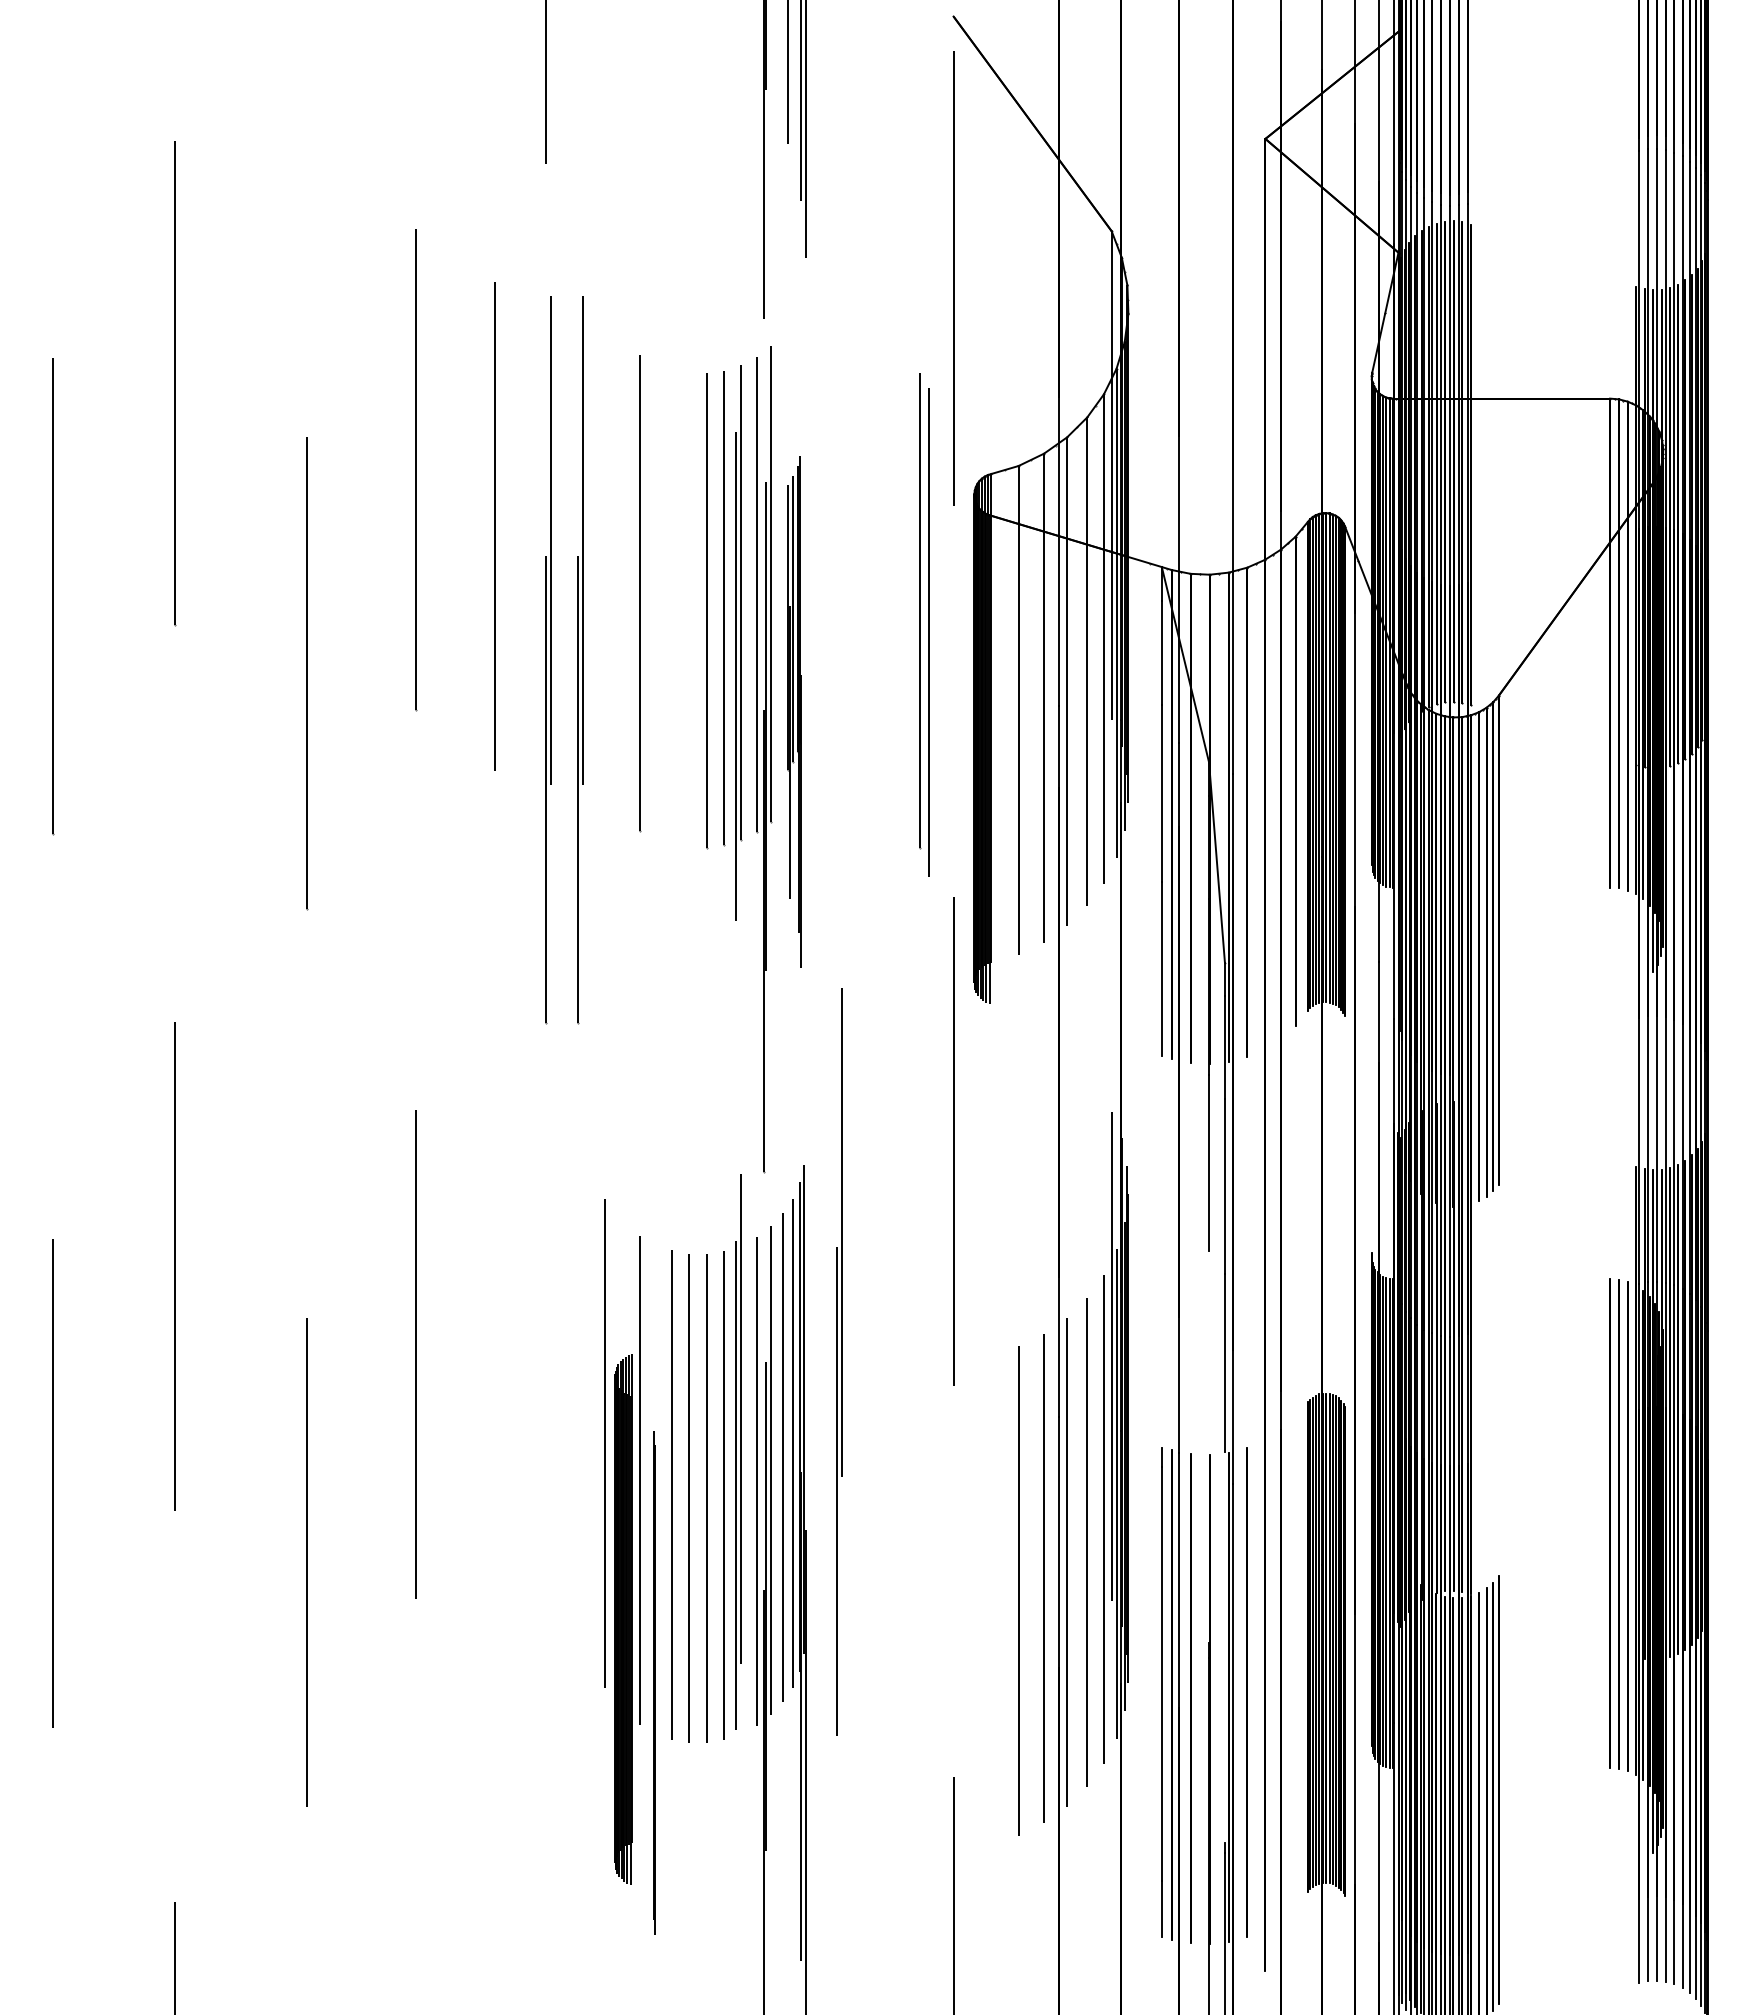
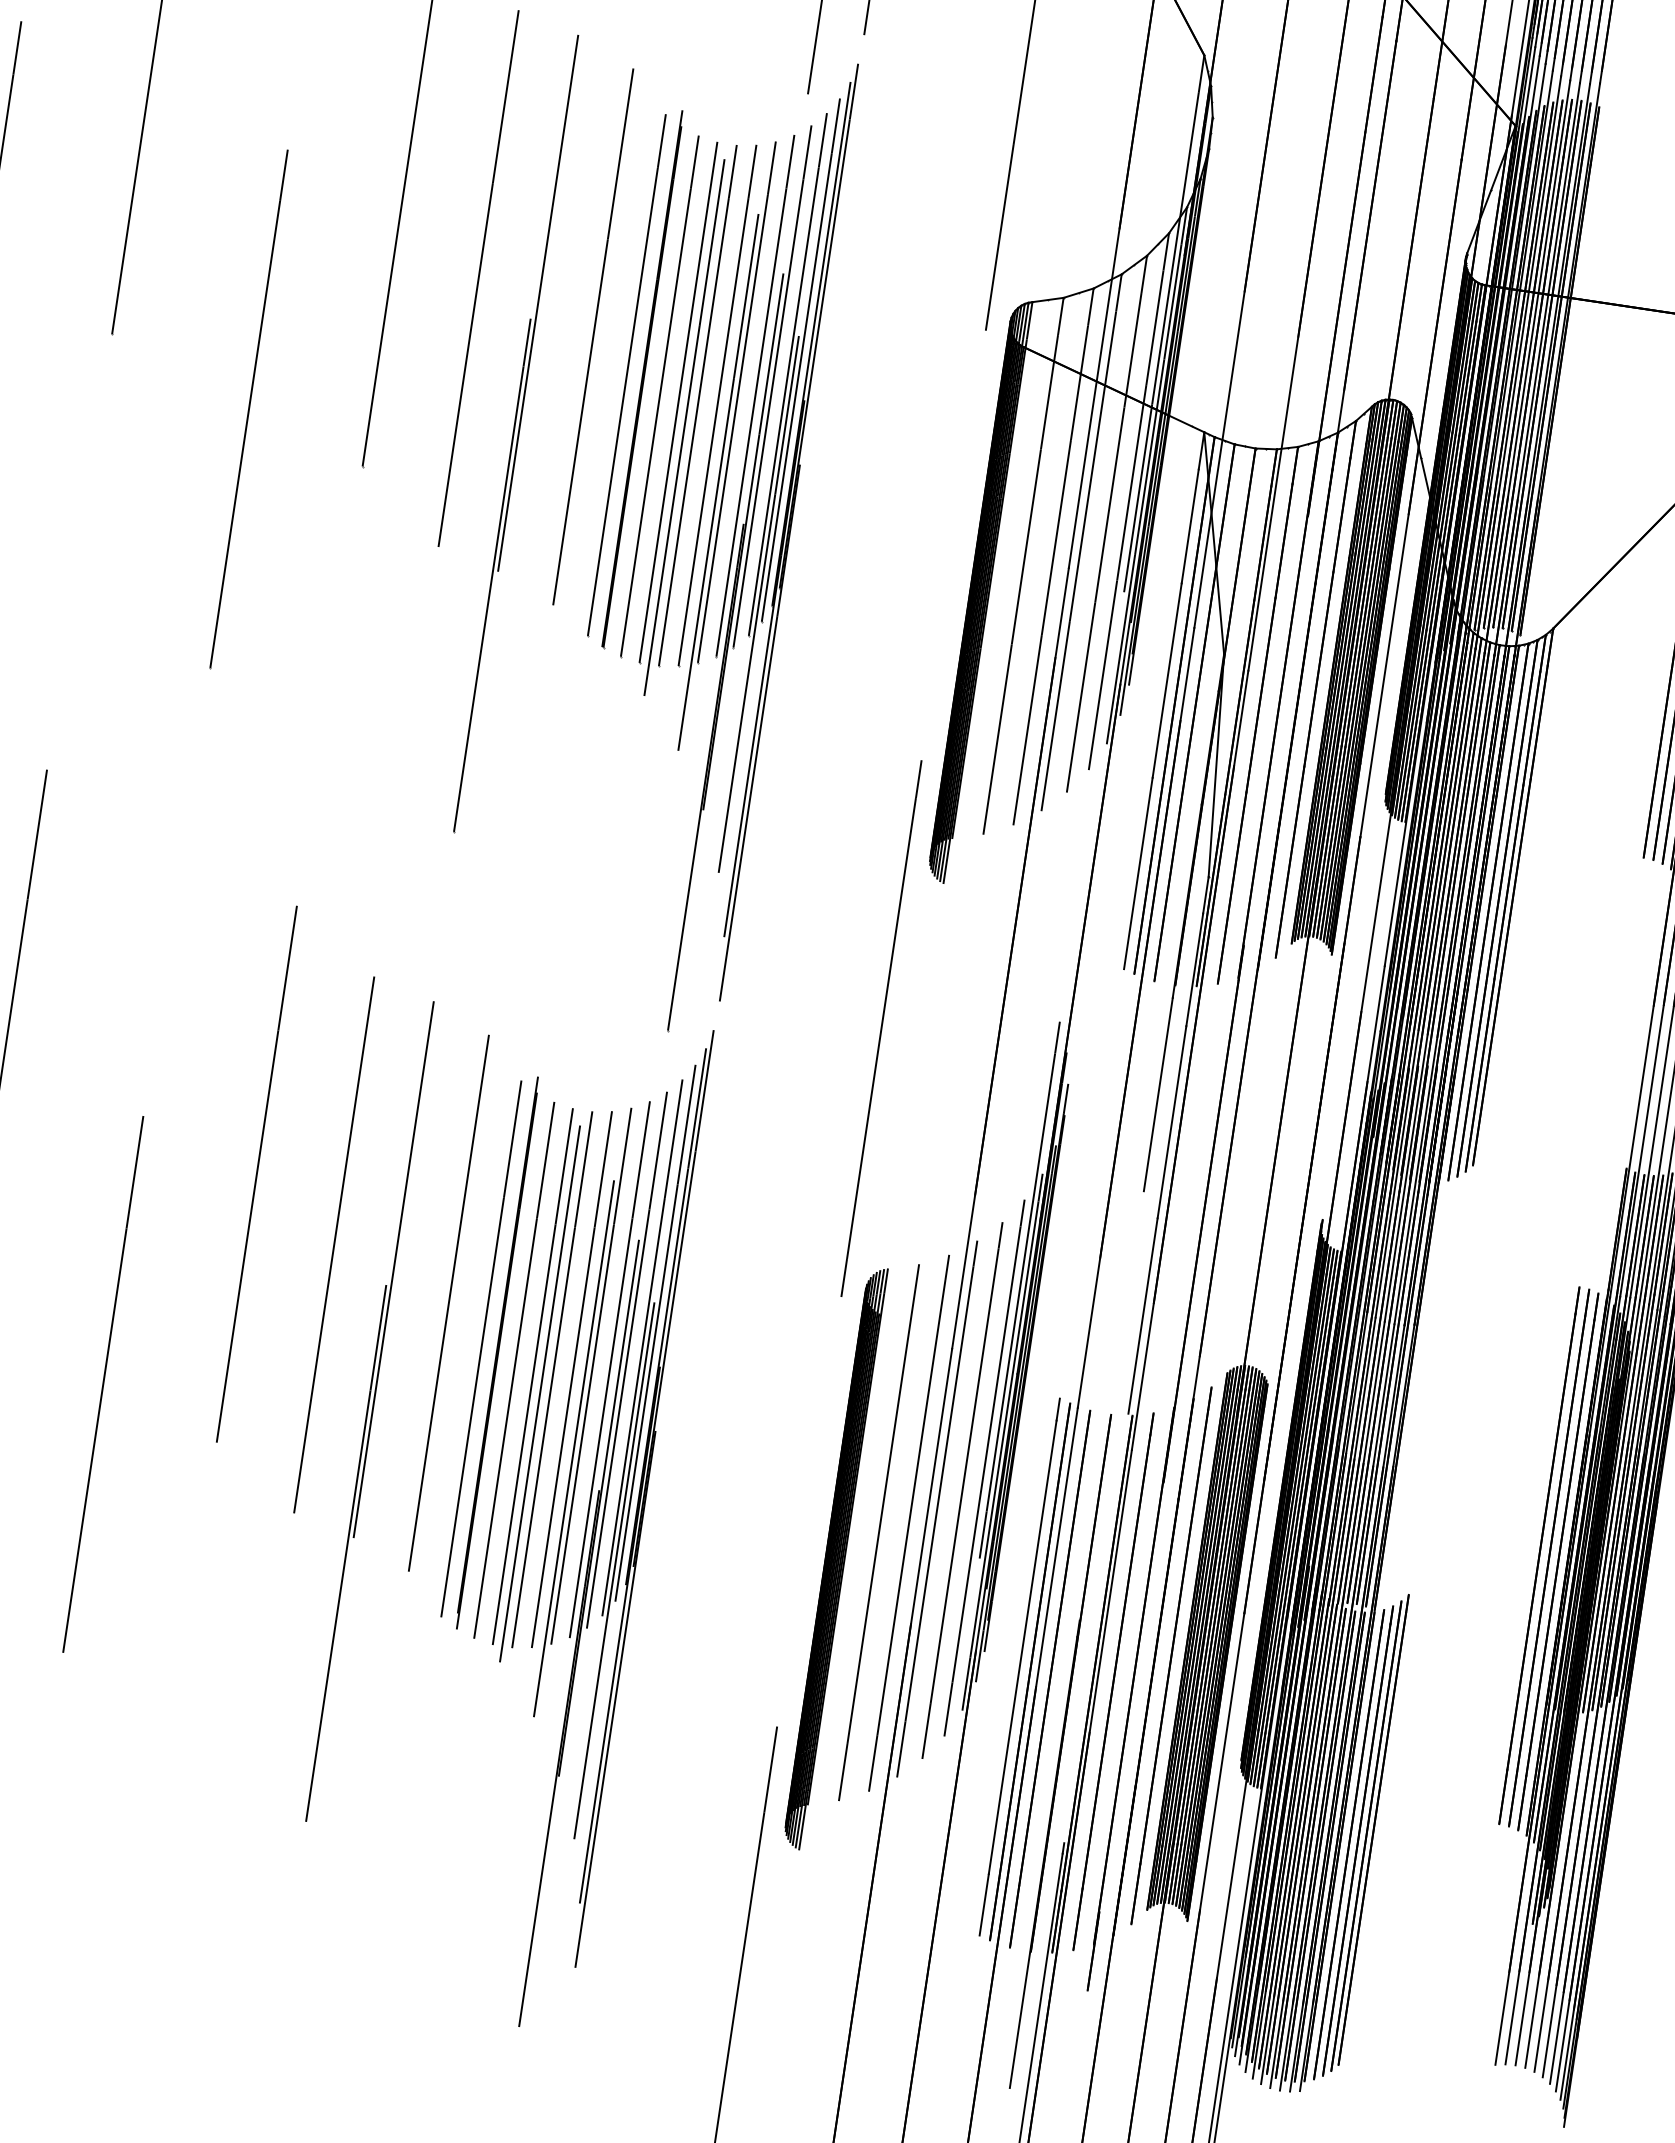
line: (604, 563) -> (593, 336), added
line: (654, 595) -> (642, 380), added
line: (672, 608) -> (660, 397), added
part: (924, 624) -> (680, 418), moved
part: (580, 660) -> (550, 439), removed
part: (794, 711) -> (777, 530), size x1.67
part: (839, 1361) -> (369, 1411), moved
line: (494, 1406) -> (334, 1244), added
part: (738, 1451) -> (582, 1411), moved
line: (697, 1512) -> (539, 1393), added
part: (623, 1619) -> (834, 1558), moved
line: (787, 1659) -> (614, 1569), added
line: (1295, 1661) -> (1171, 1655), added
line: (654, 1682) -> (497, 1352), moved

